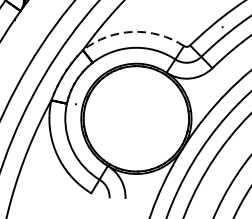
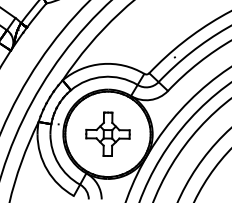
arc: (132, 32) -> (102, 64), dashed -> solid
part: (135, 117) -> (107, 133), added

